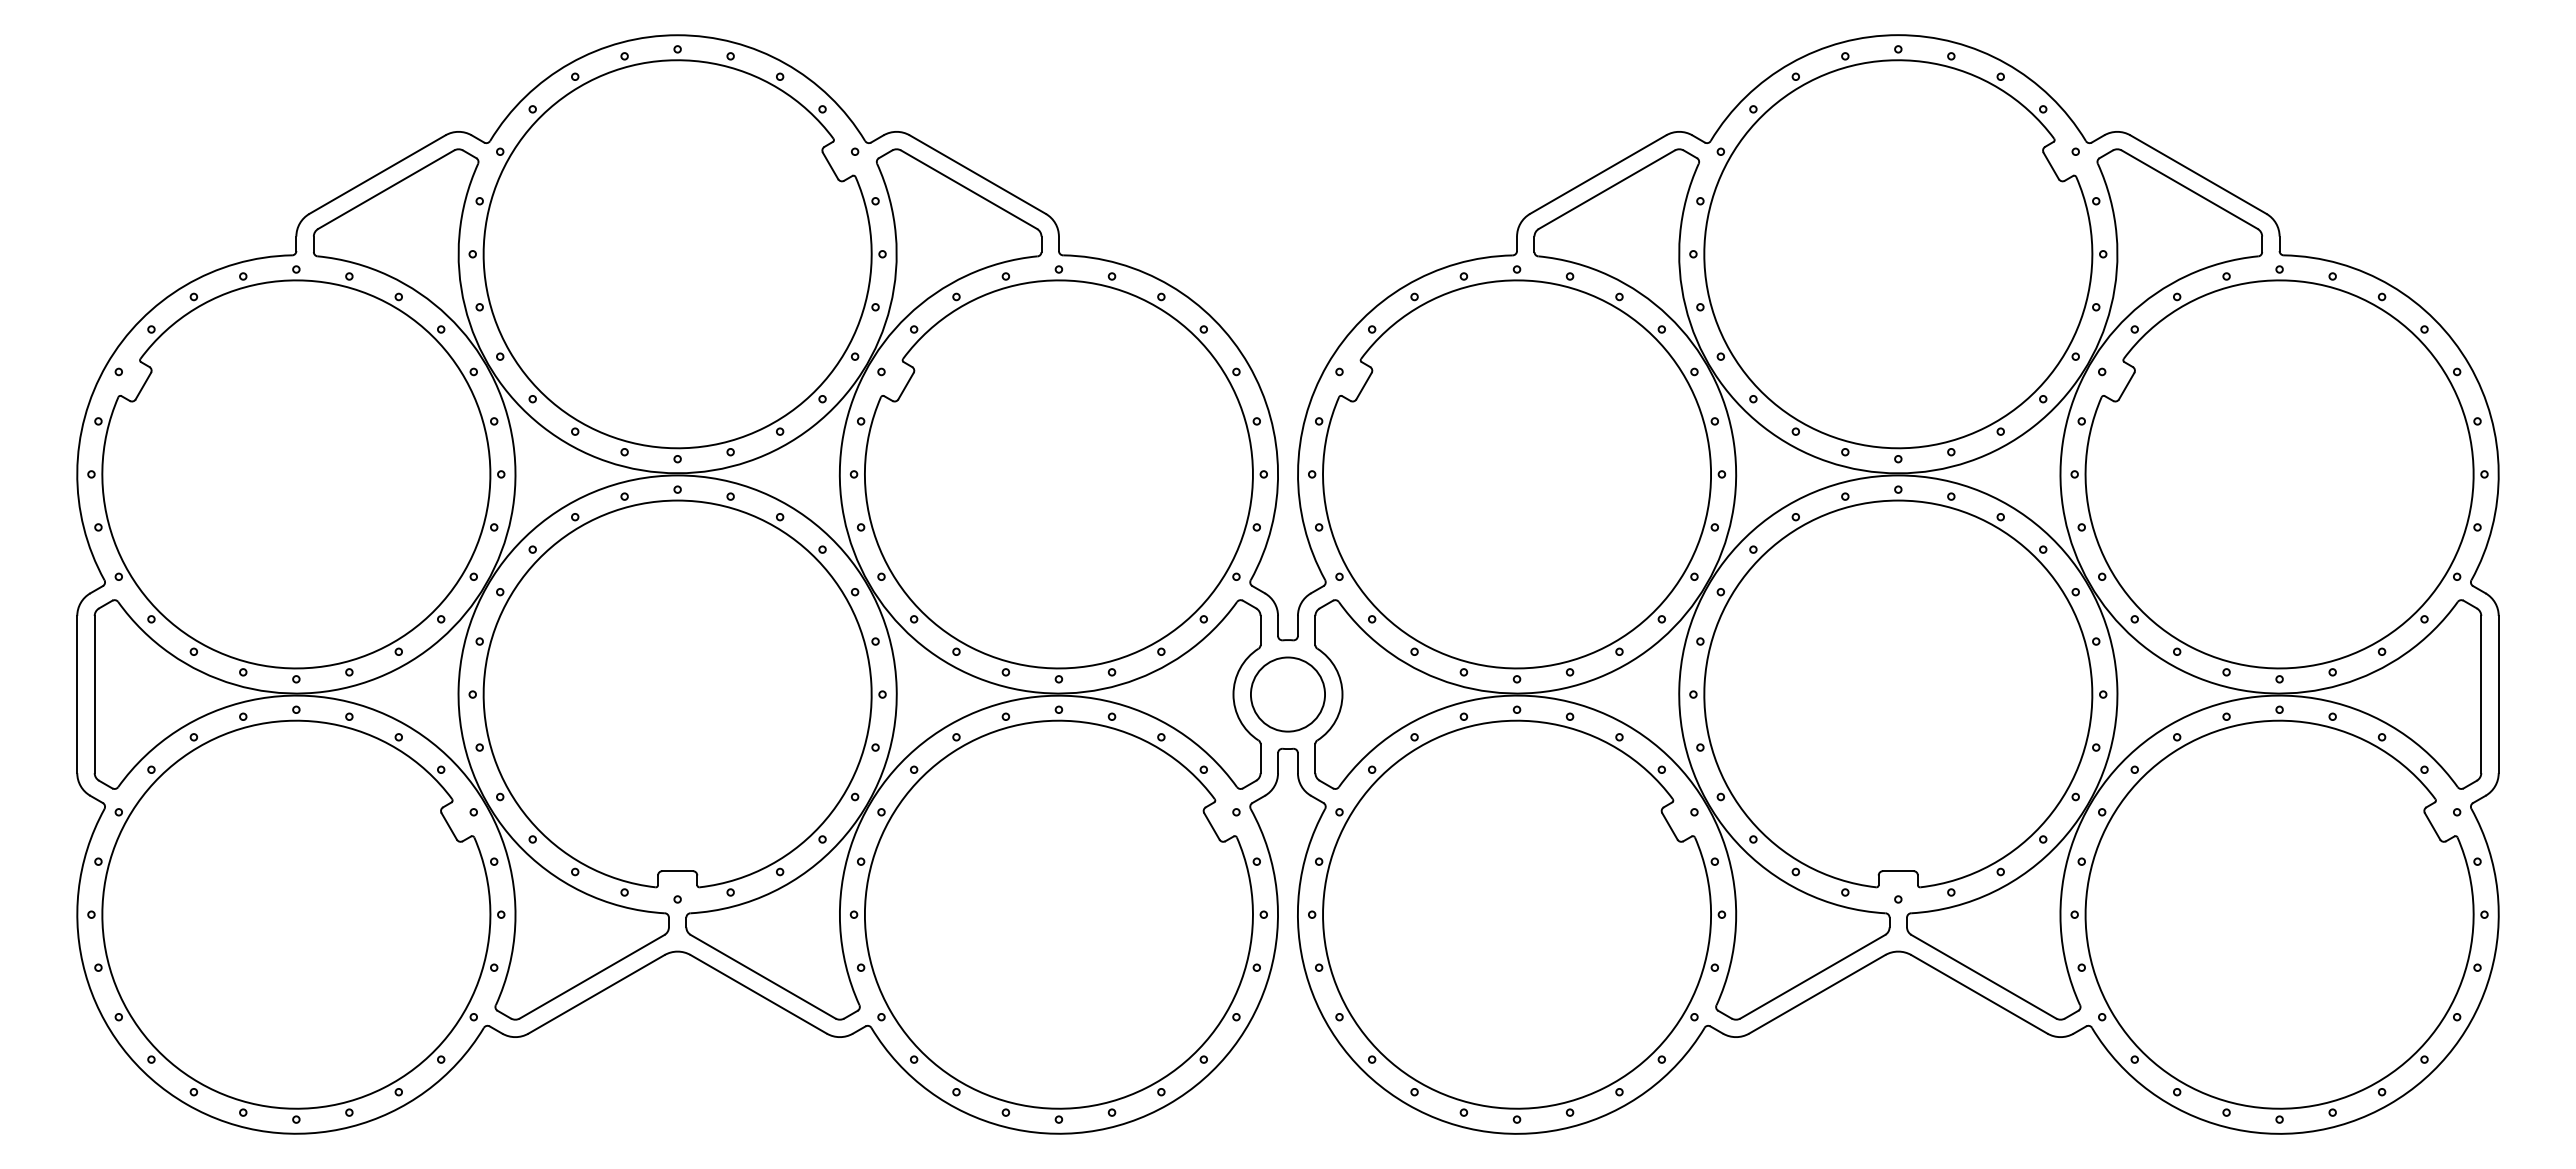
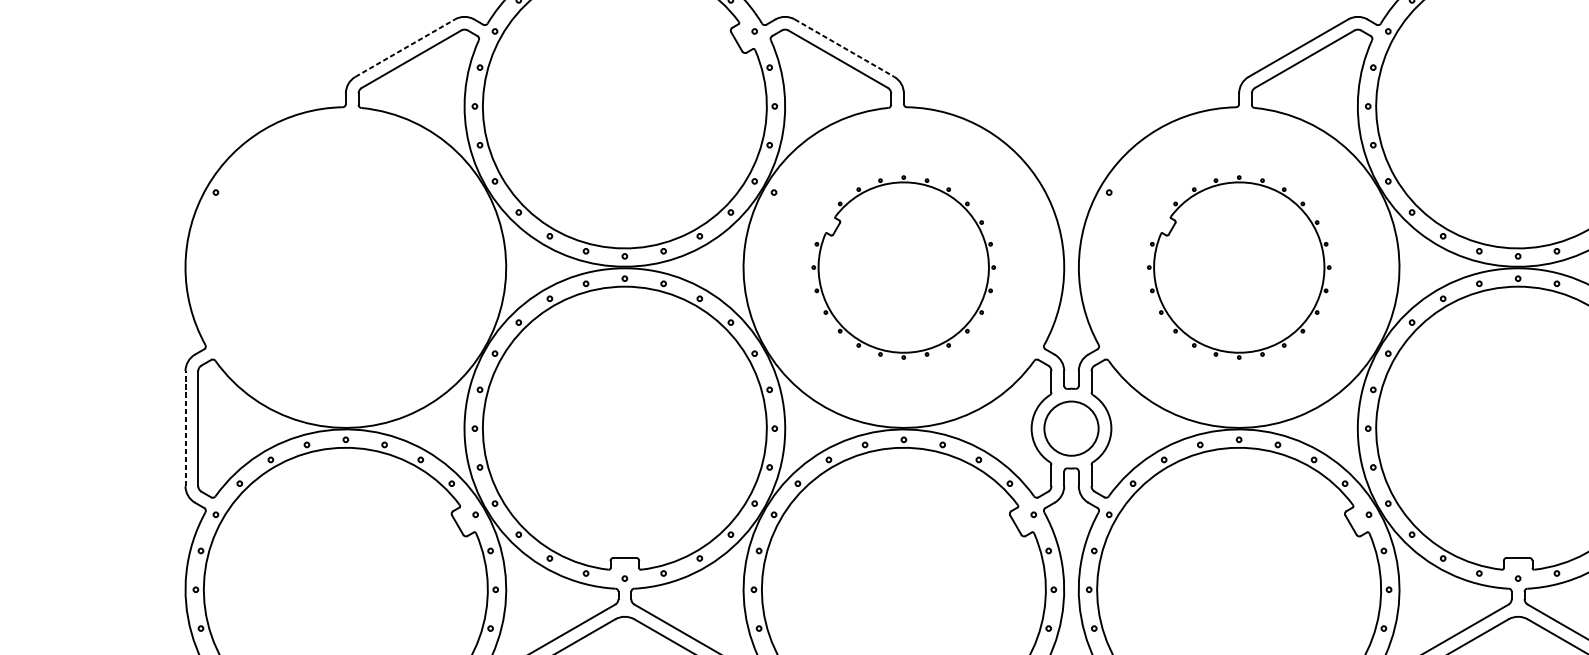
line: (377, 174) -> (405, 48), solid -> dashed
line: (977, 174) -> (844, 48), solid -> dashed
part: (296, 474) -> (345, 267), removed
part: (1058, 474) -> (903, 267), size x0.6
part: (1517, 474) -> (1239, 267), size x0.6
line: (77, 694) -> (185, 428), solid -> dashed

